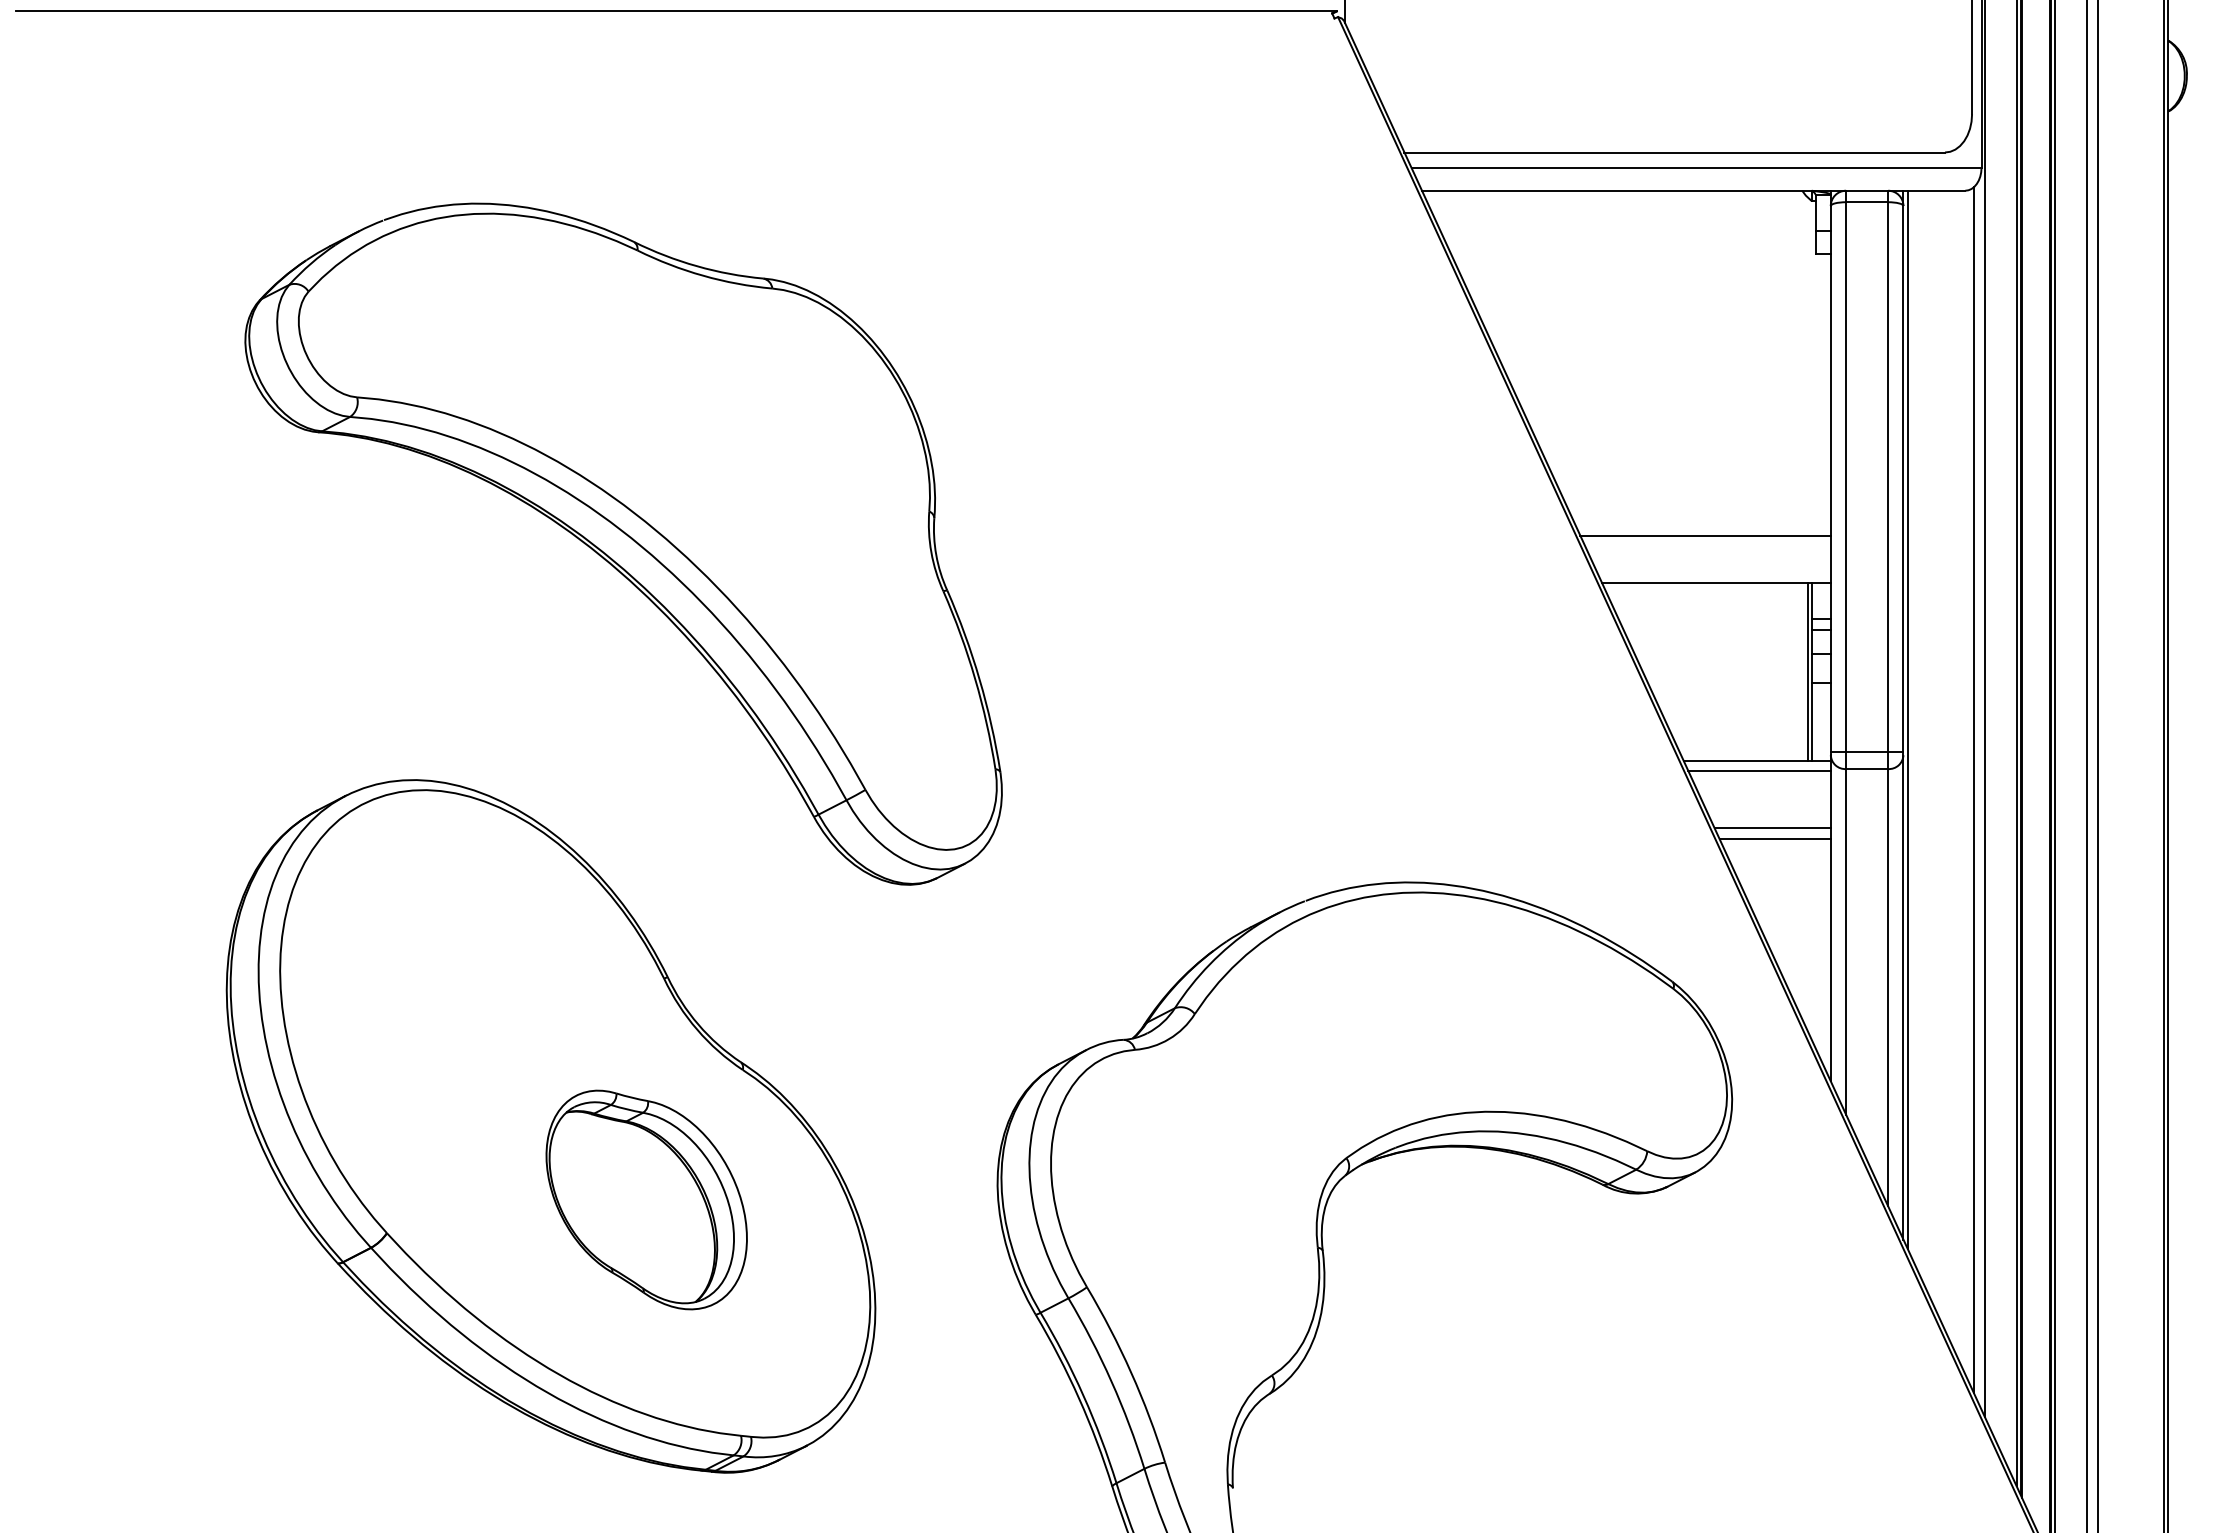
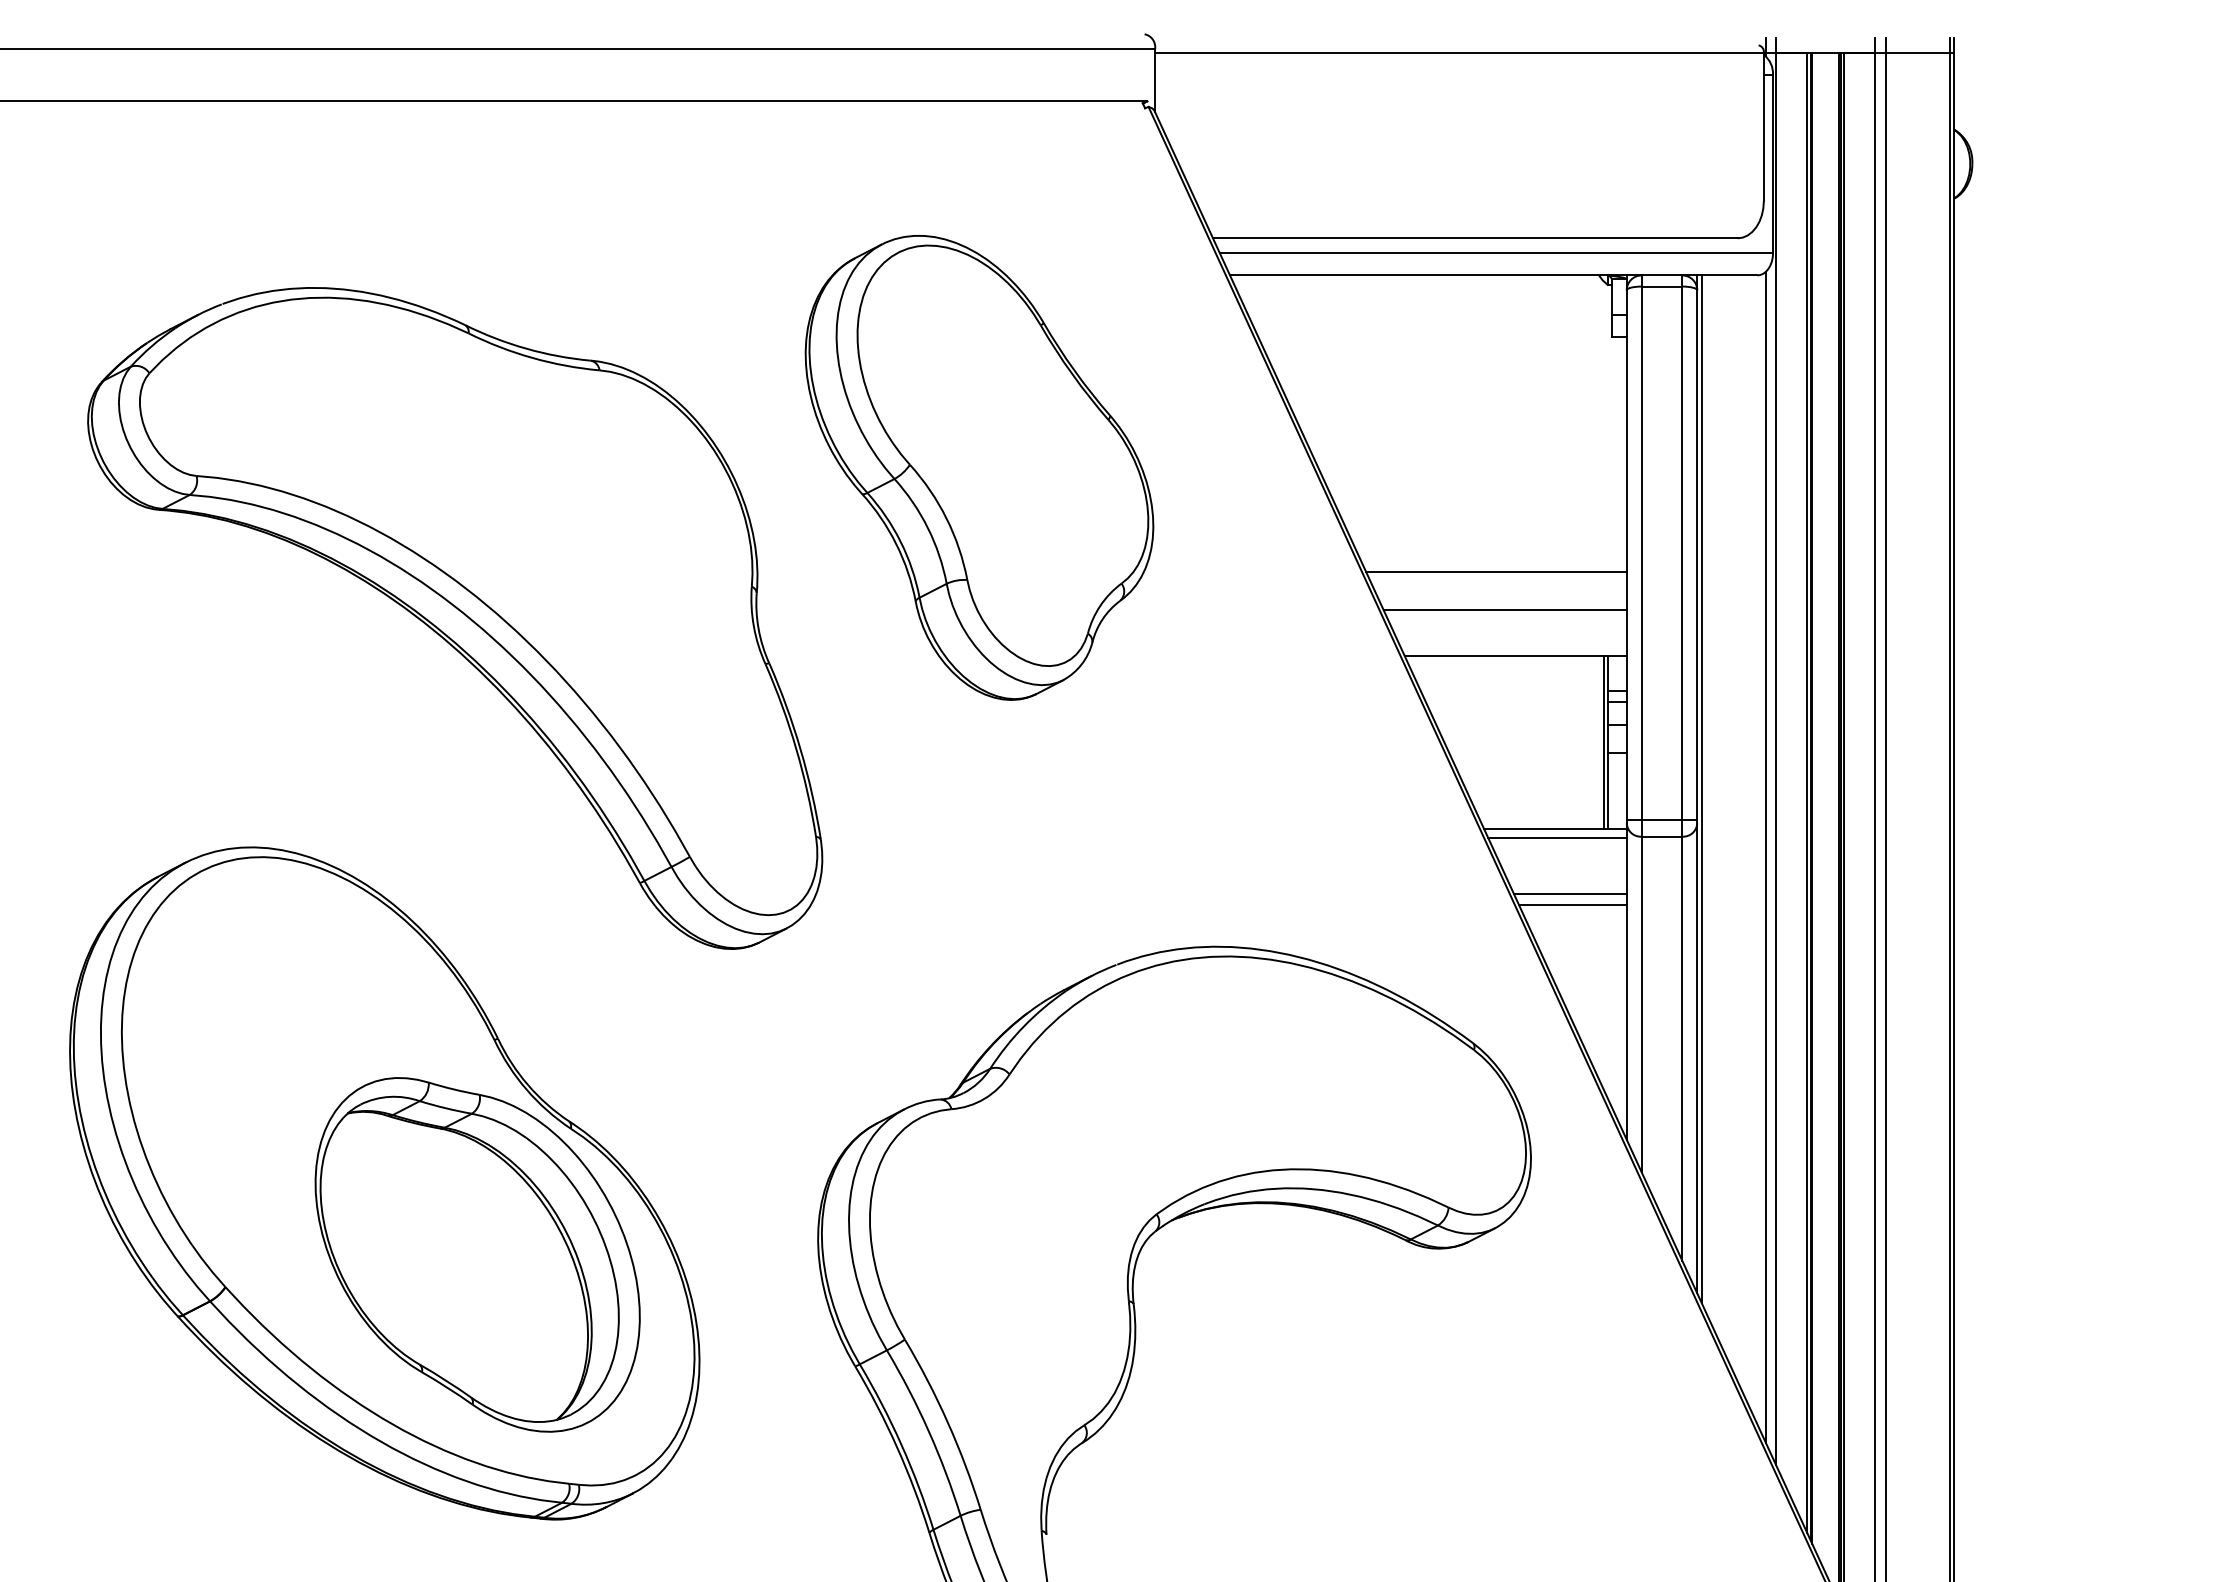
part: (1163, 388) -> (979, 467), added
line: (1696, 496) -> (1496, 572), added
part: (646, 1199) -> (477, 1254), size x1.67

